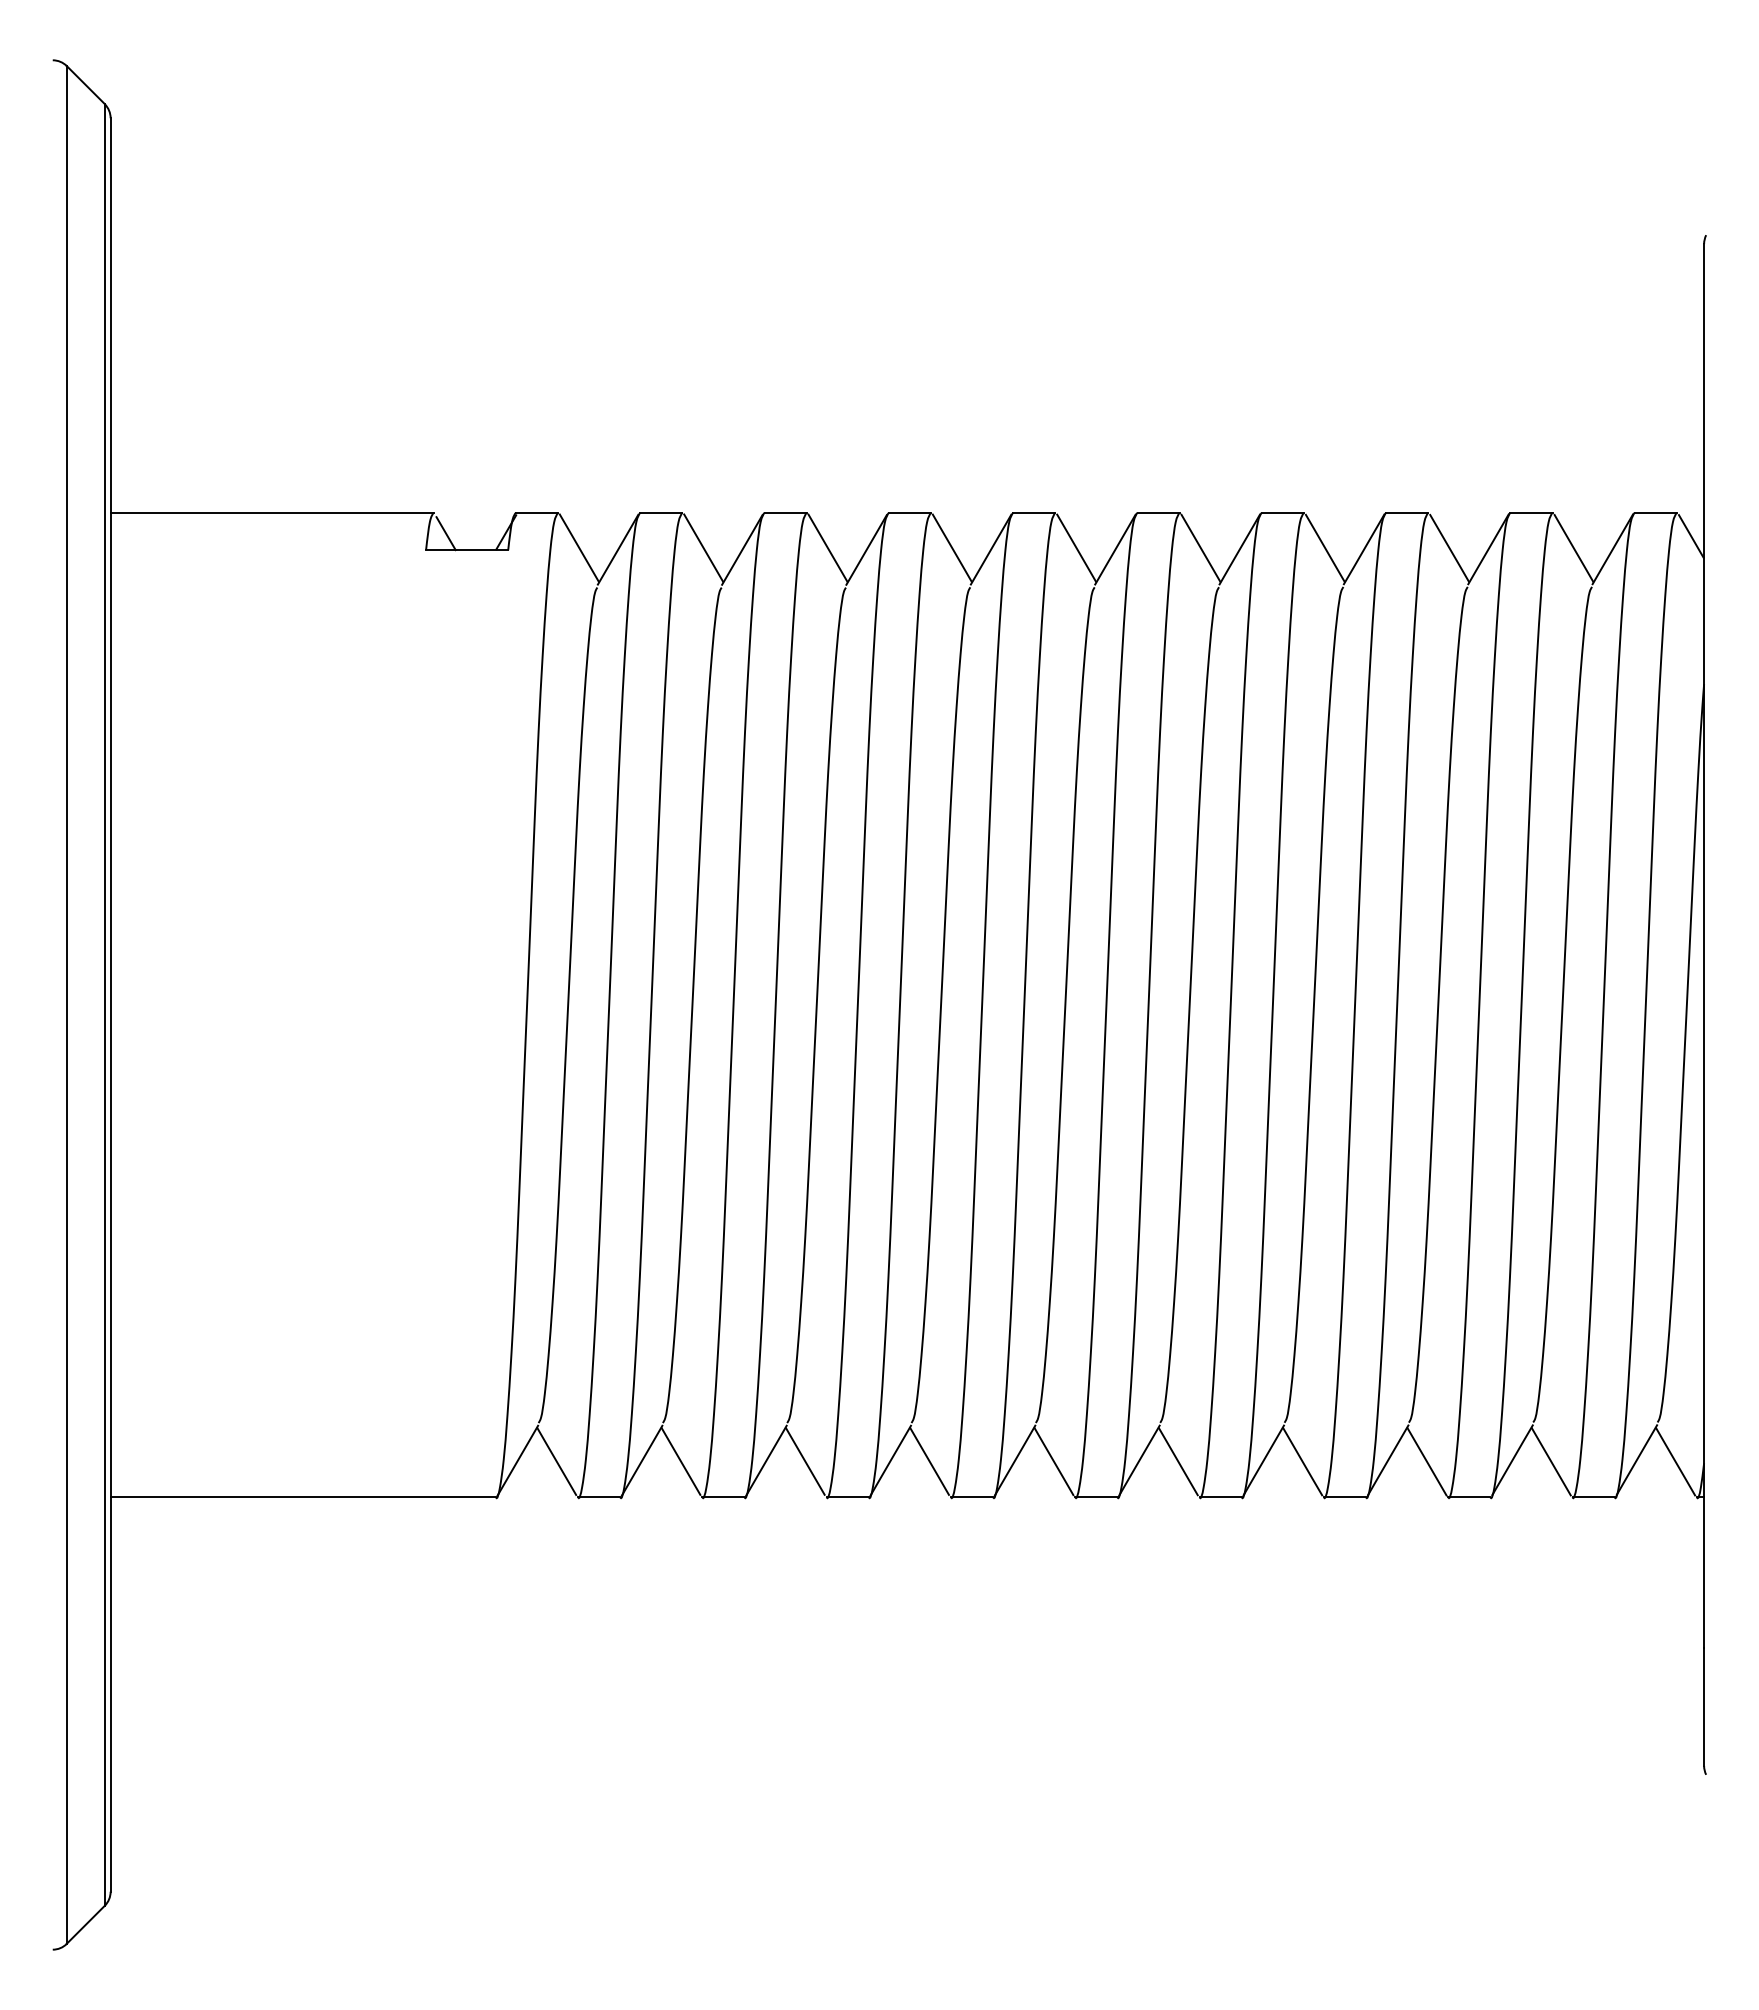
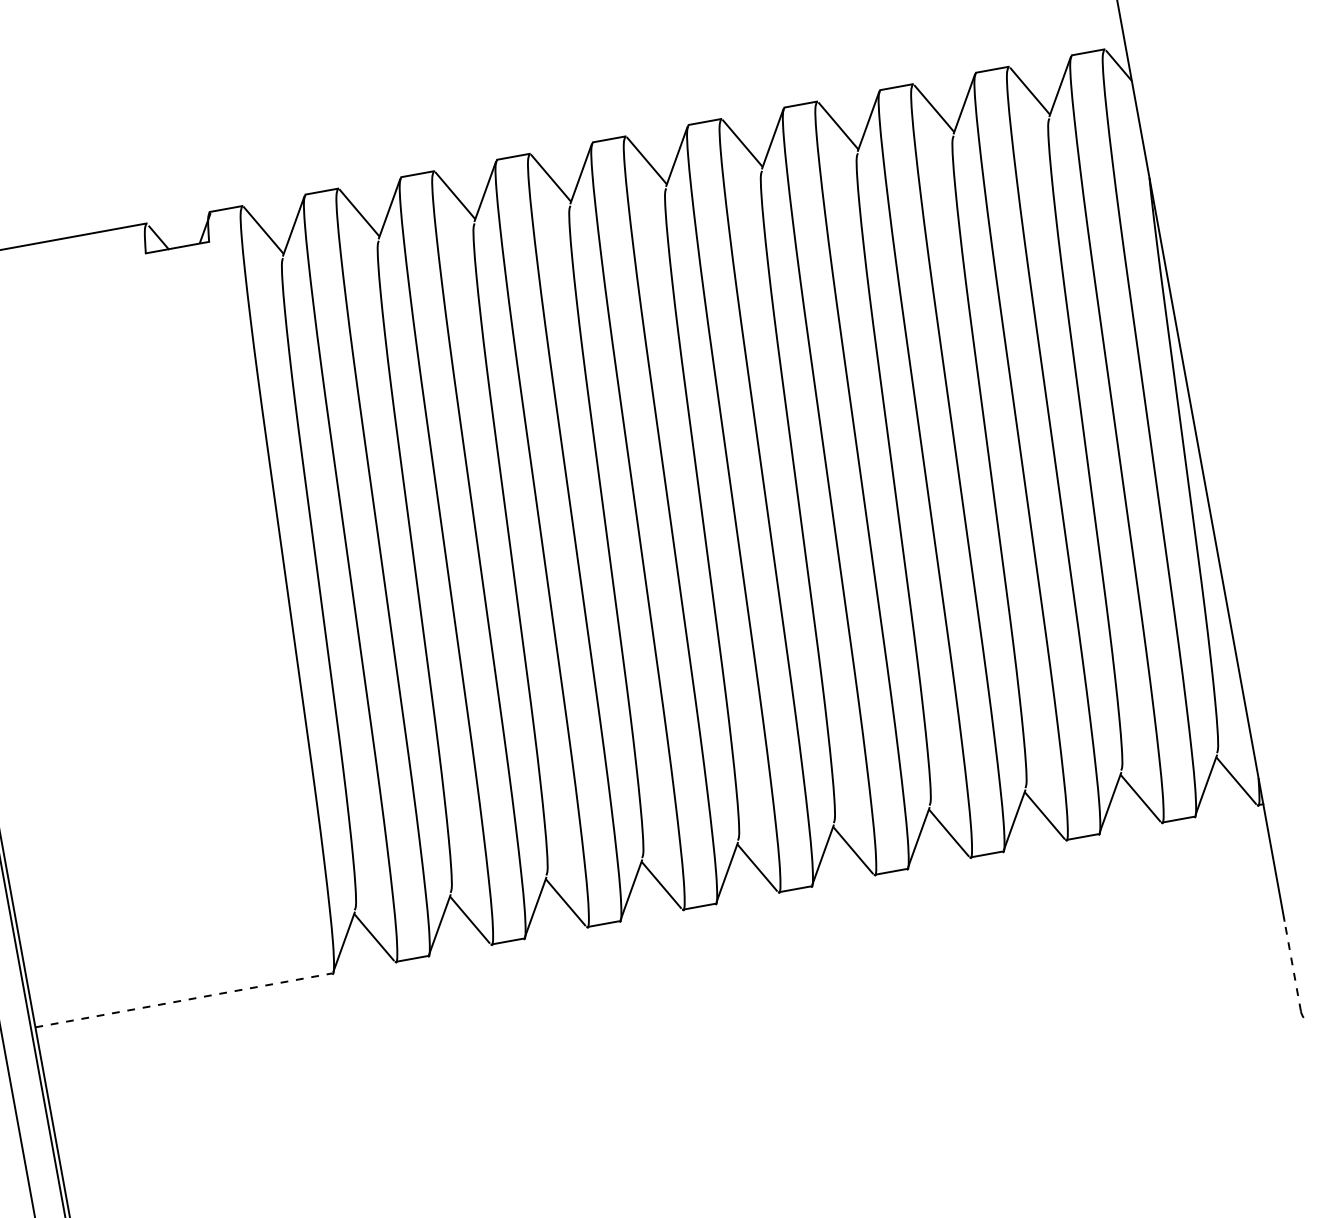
line: (303, 1497) -> (184, 1000), solid -> dashed
line: (1704, 1707) -> (1293, 966), solid -> dashed

